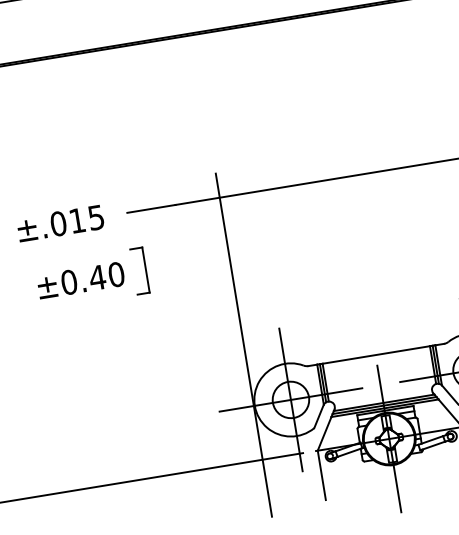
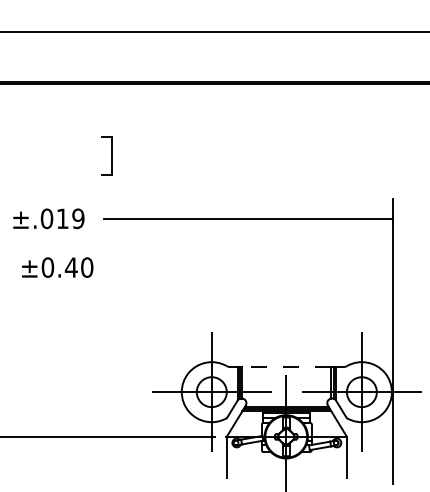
text: (96, 217) -> (78, 218), ±.015 -> ±.019
part: (139, 270) -> (106, 155), moved
line: (243, 345) -> (180, 341), removed
line: (375, 355) -> (286, 367), solid -> dashed

